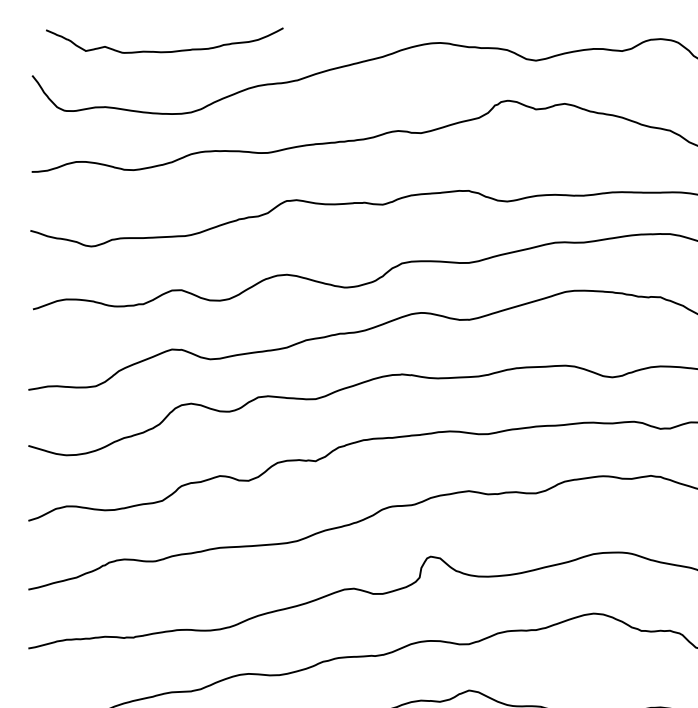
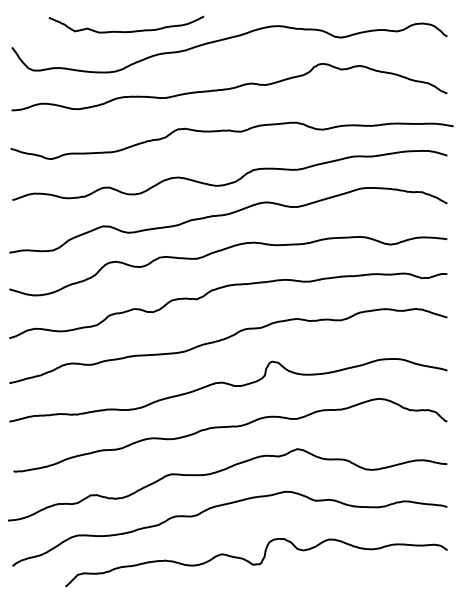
curve: (164, 51) -> (126, 31), moved

